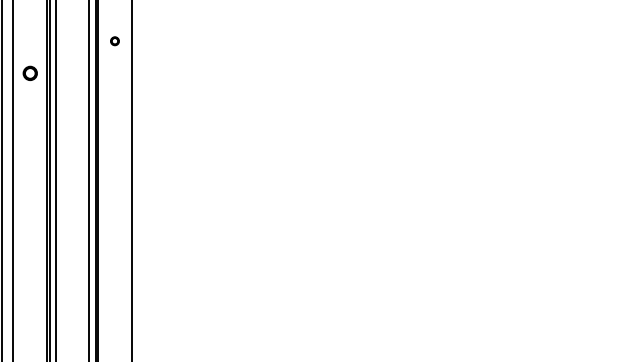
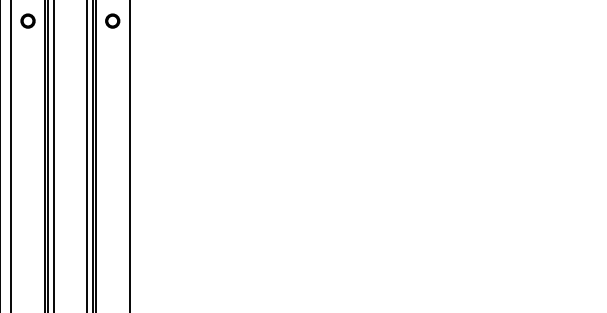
circle: (114, 40) -> (112, 20), size x1.67
part: (29, 72) -> (27, 20), moved

